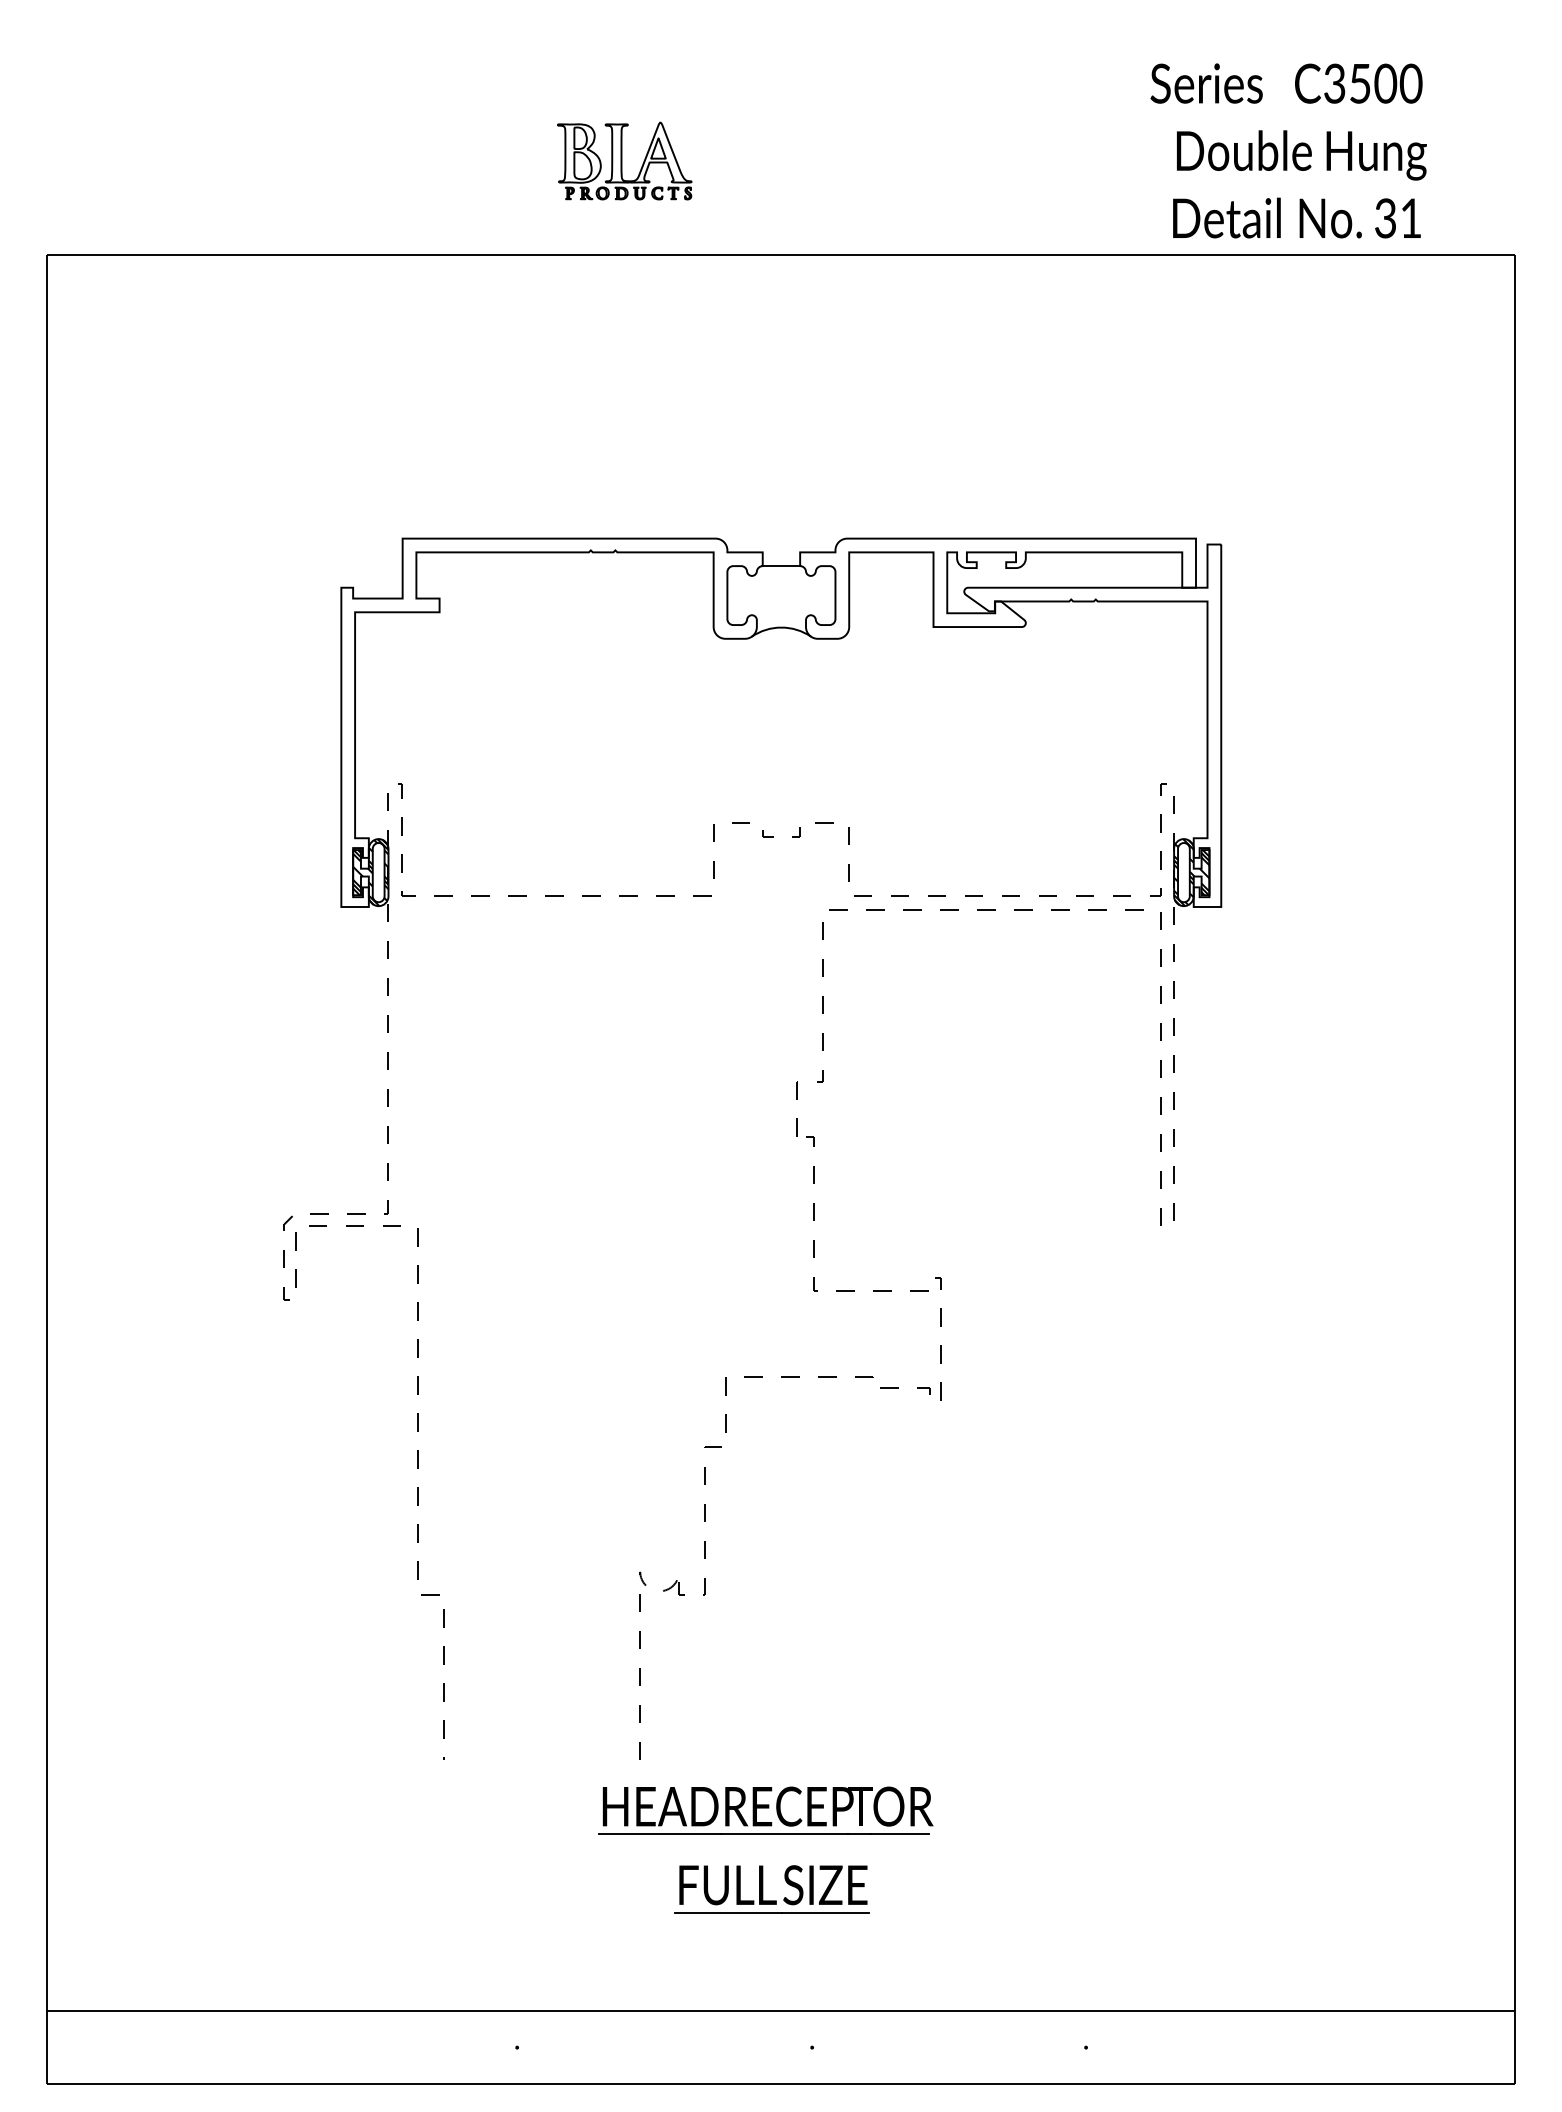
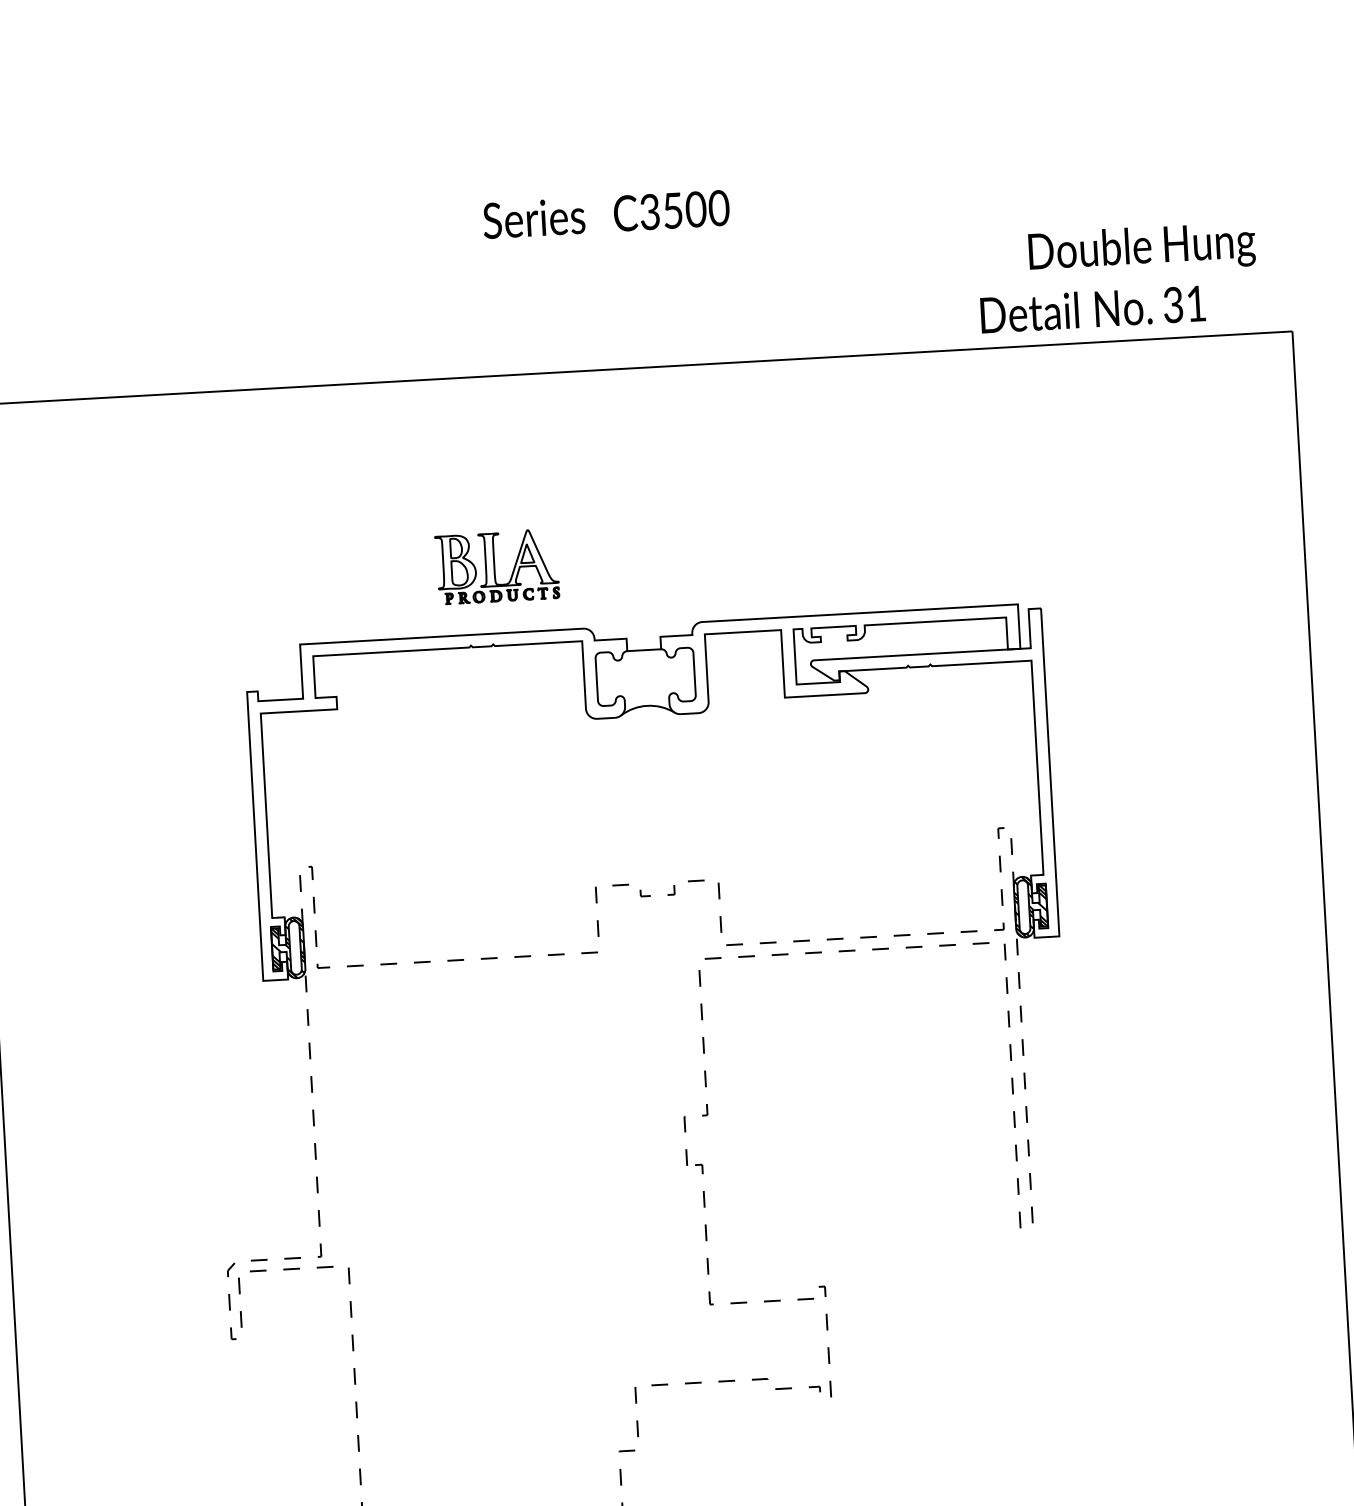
text: (1286, 83) -> (606, 214), moved
text: (1301, 155) -> (1141, 249), moved
part: (624, 160) -> (497, 566), moved

